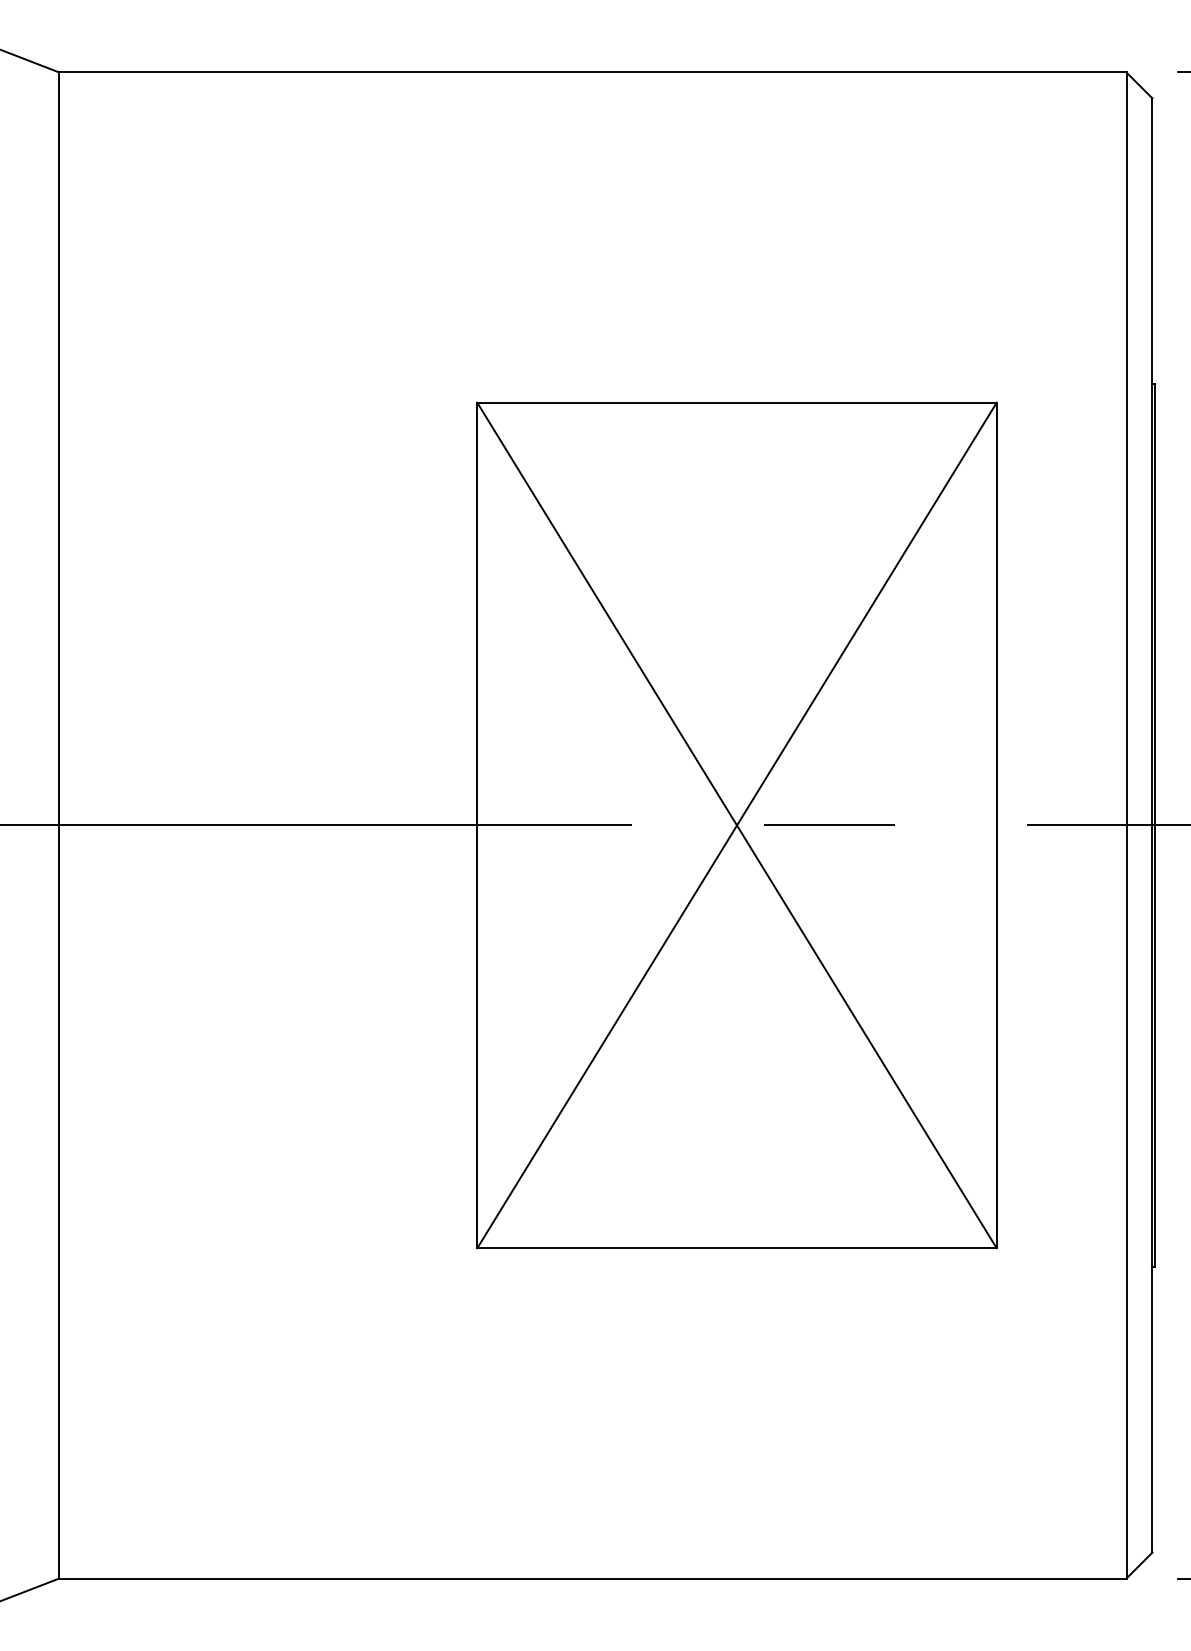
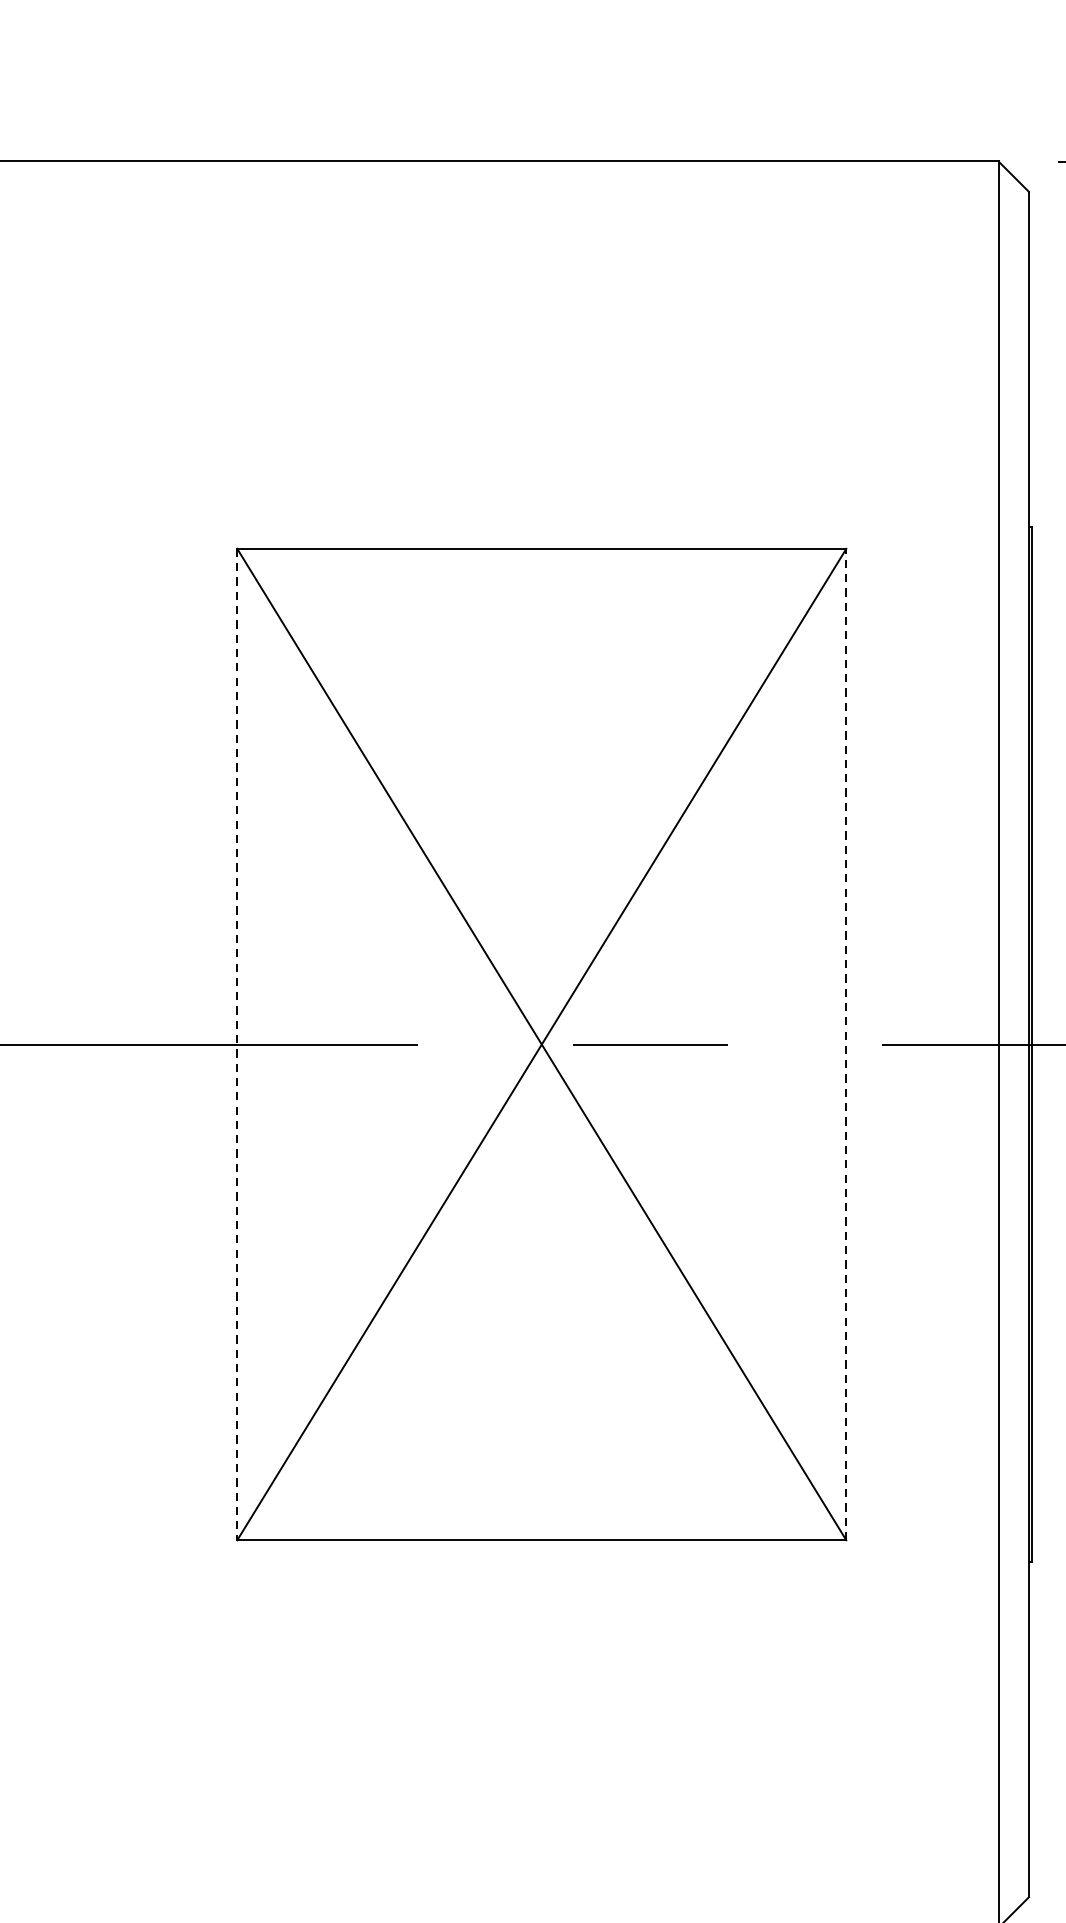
line: (477, 825) -> (237, 1044), solid -> dashed
line: (996, 825) -> (846, 1044), solid -> dashed

